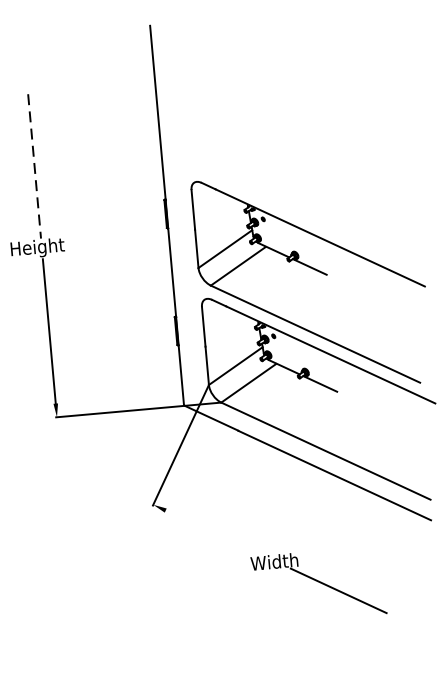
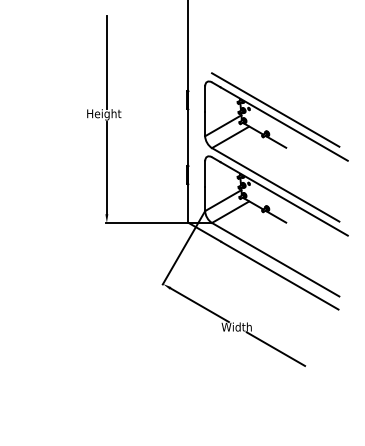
line: (34, 166) -> (106, 62), dashed -> solid
line: (304, 216) -> (275, 109), added
line: (213, 533) -> (199, 305), added

